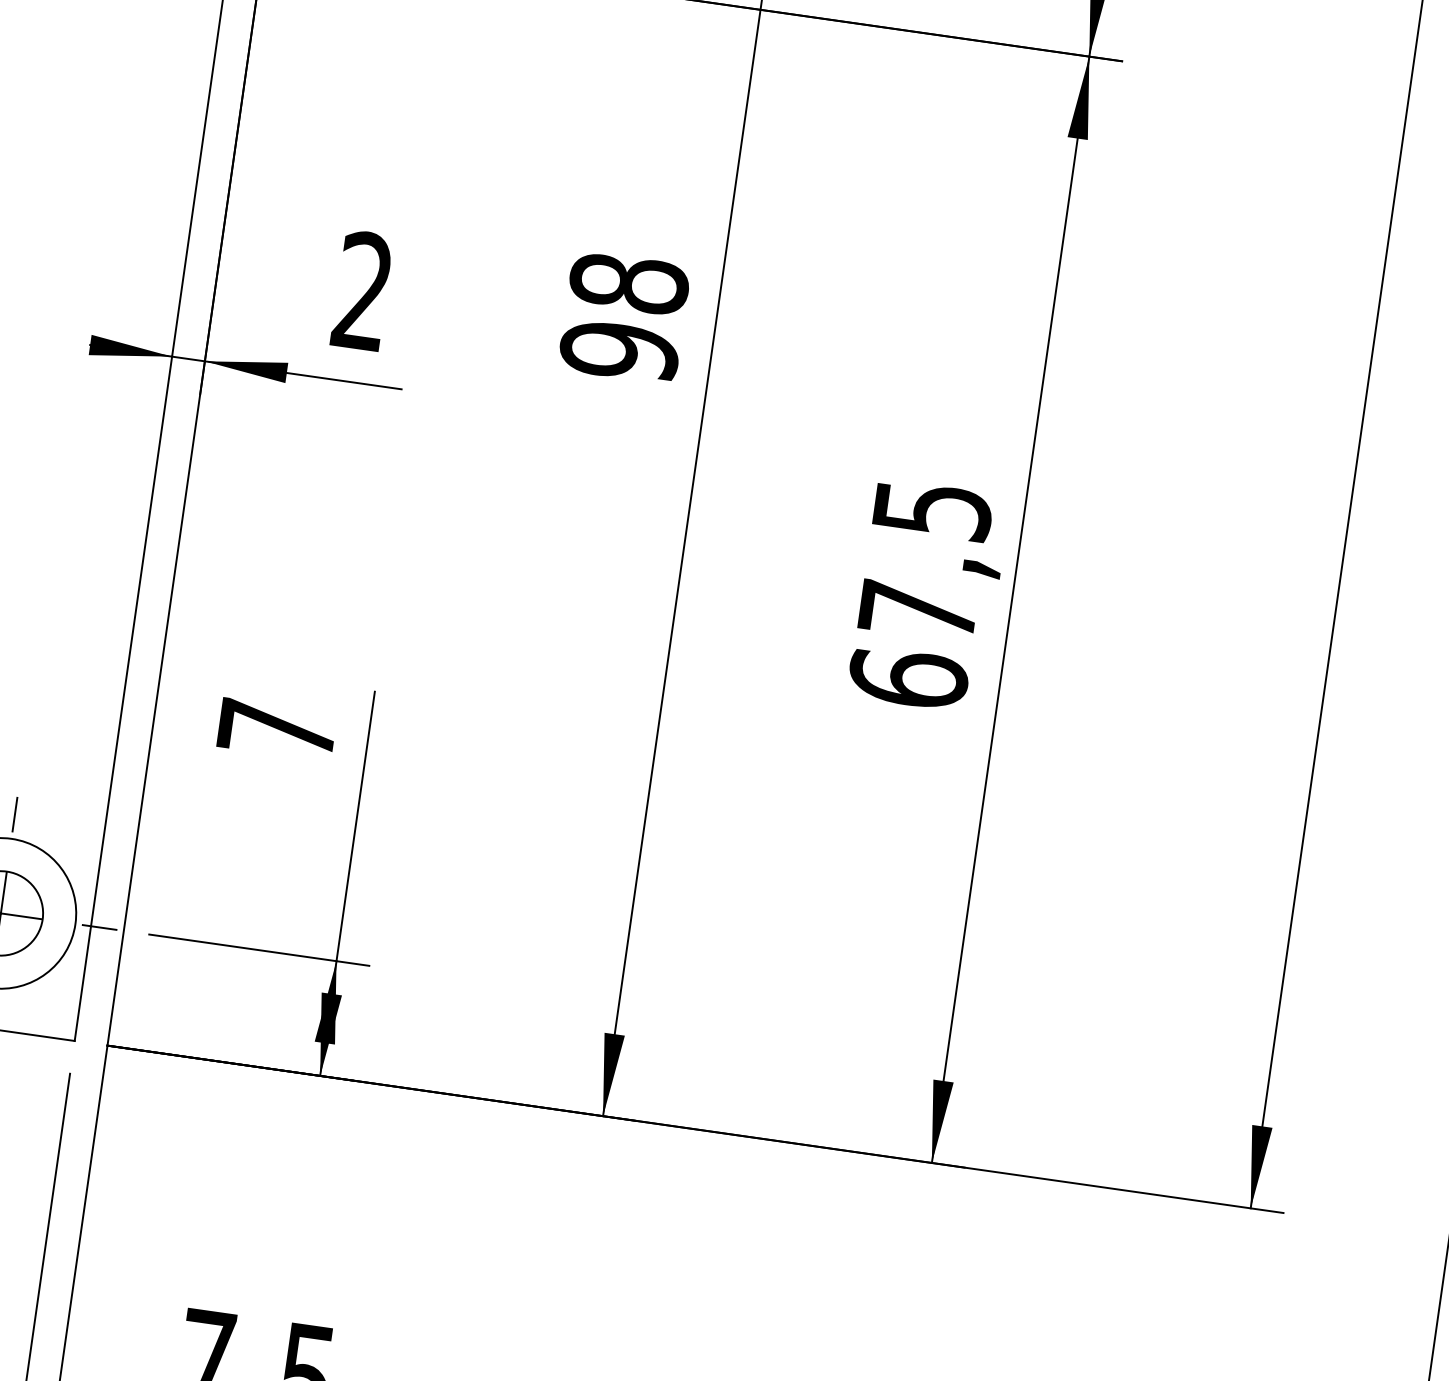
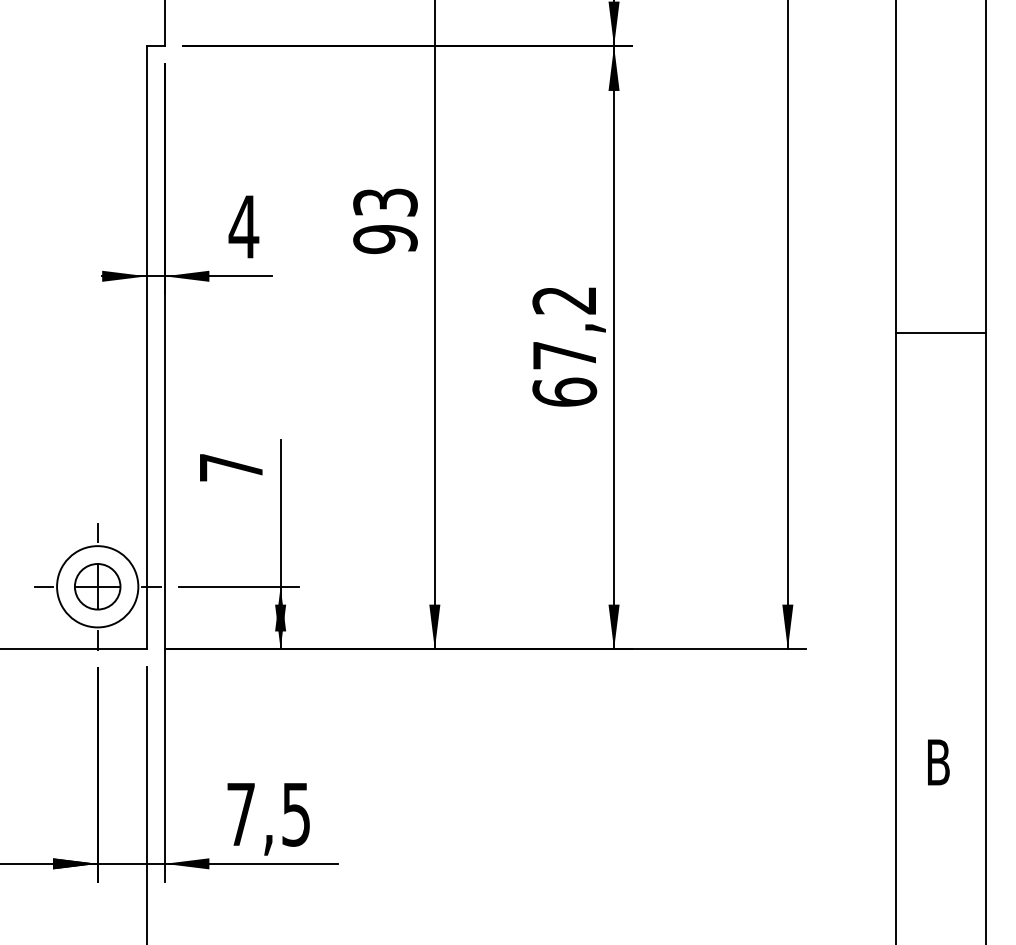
text: (629, 283) -> (385, 202), 98 -> 93
text: (362, 290) -> (243, 226), 2 -> 4
text: (932, 510) -> (564, 300), 67,5 -> 67,2

